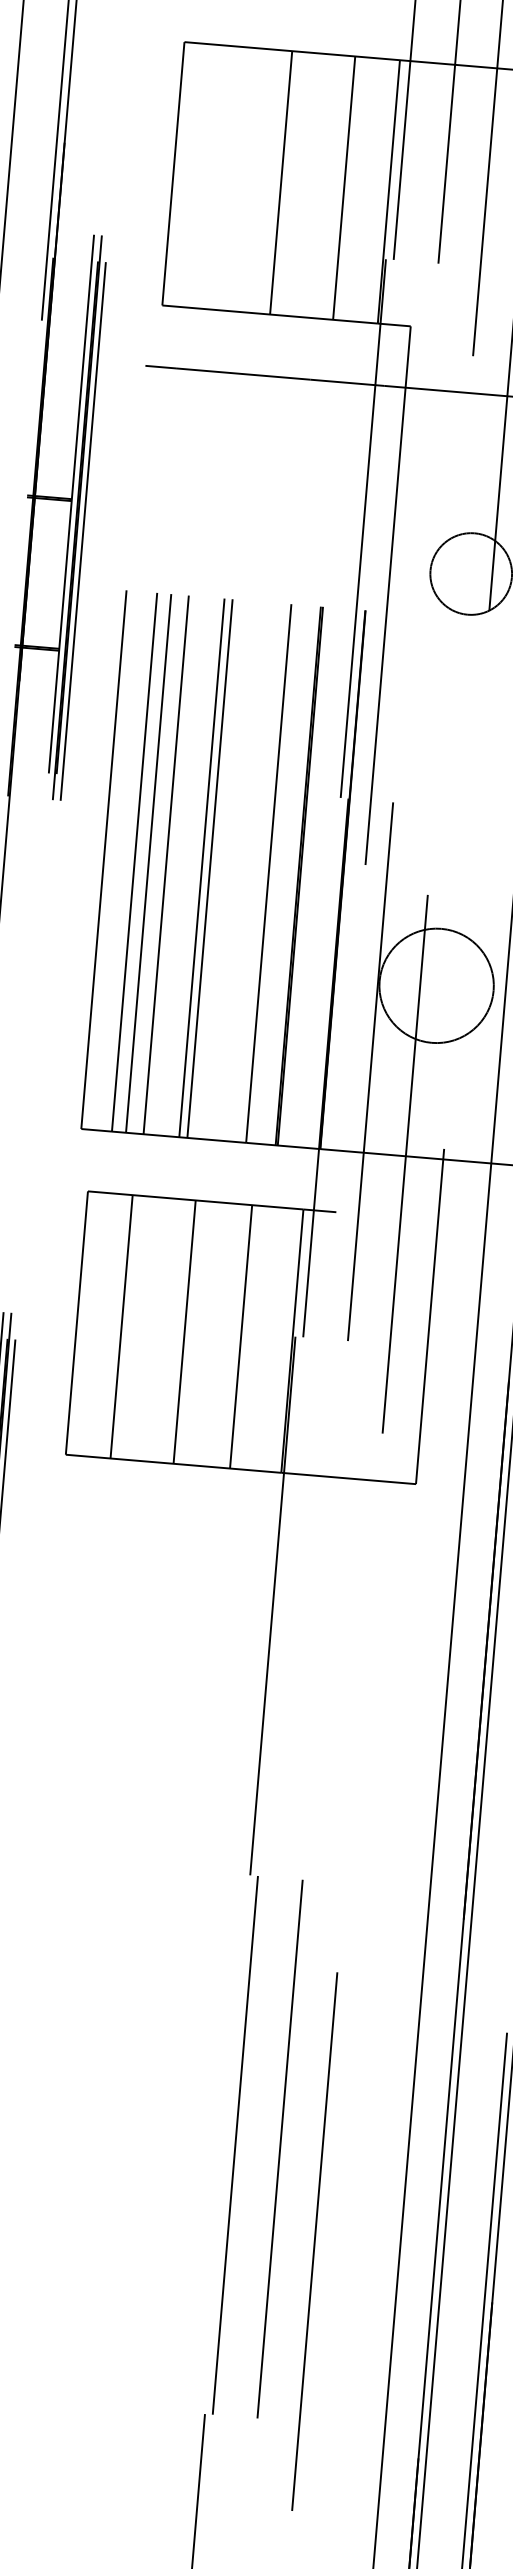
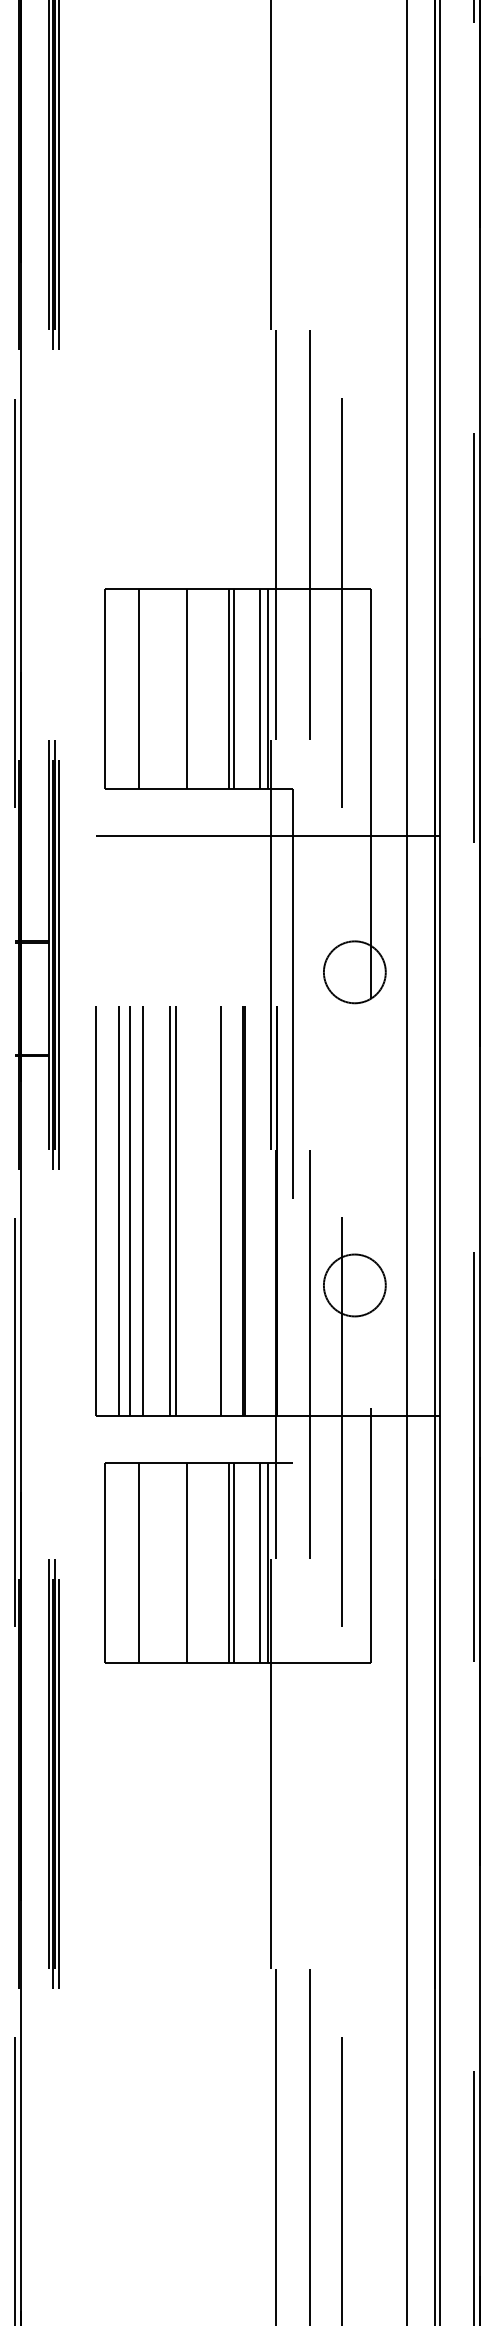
line: (218, 176) -> (138, 688), added
line: (337, 186) -> (229, 688), added
line: (377, 190) -> (259, 688), added
circle: (436, 985) -> (354, 1285), size x0.71
line: (247, 1336) -> (234, 1562), added
line: (280, 1339) -> (259, 1562), added

